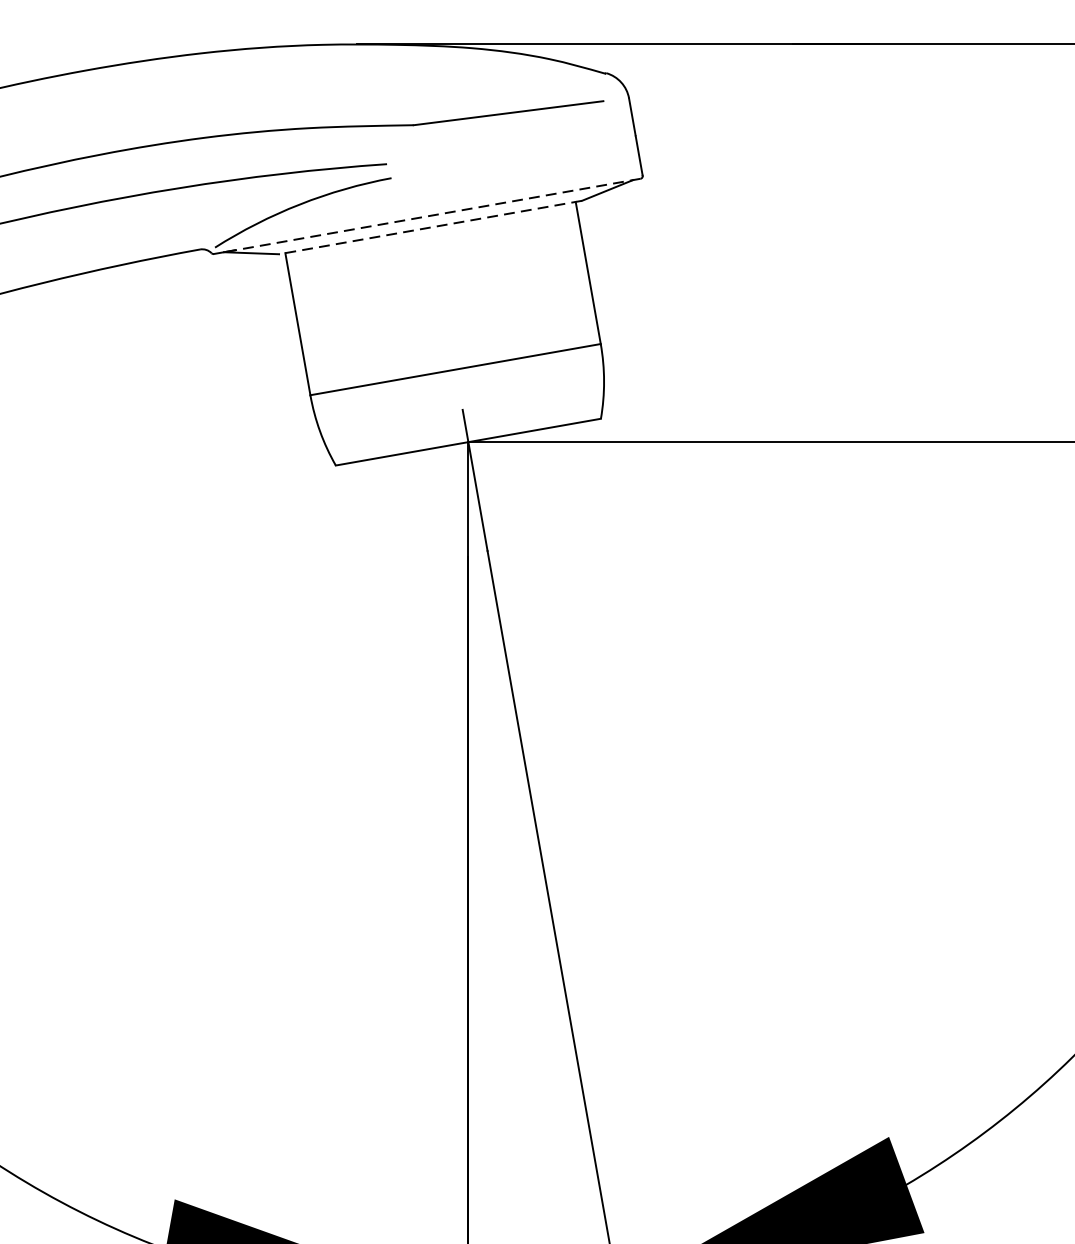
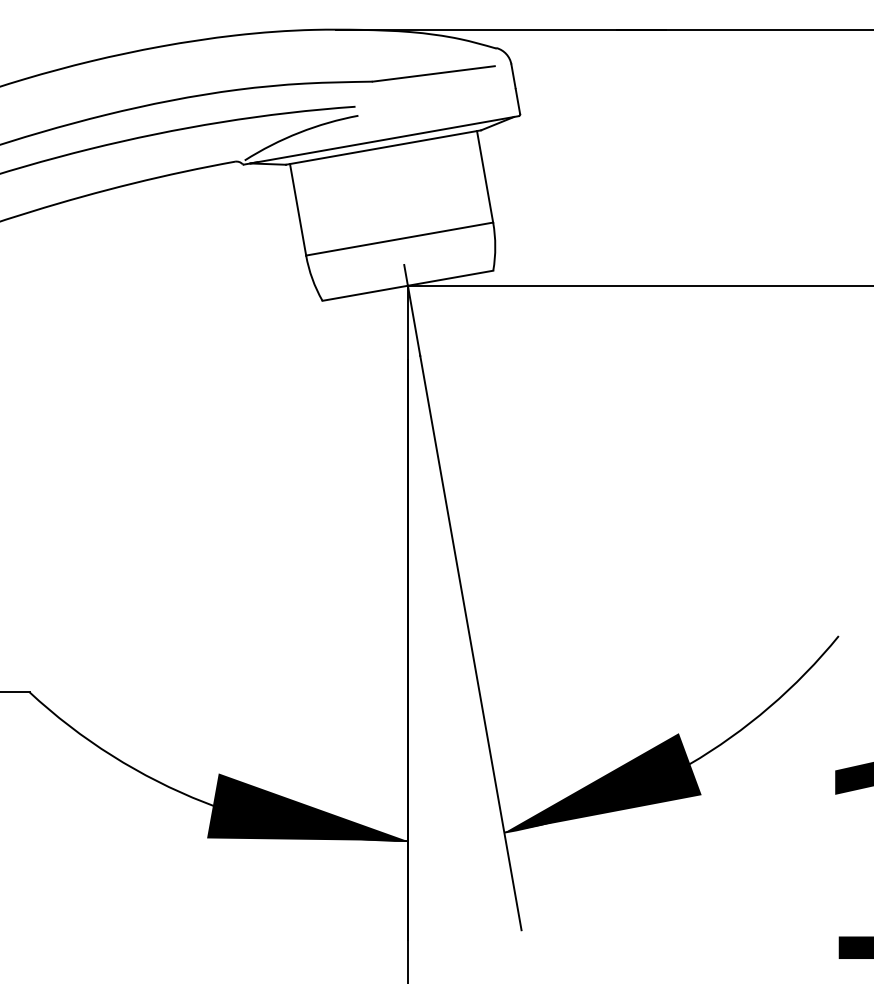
line: (432, 215) -> (384, 139), dashed -> solid
line: (430, 227) -> (383, 147), dashed -> solid

